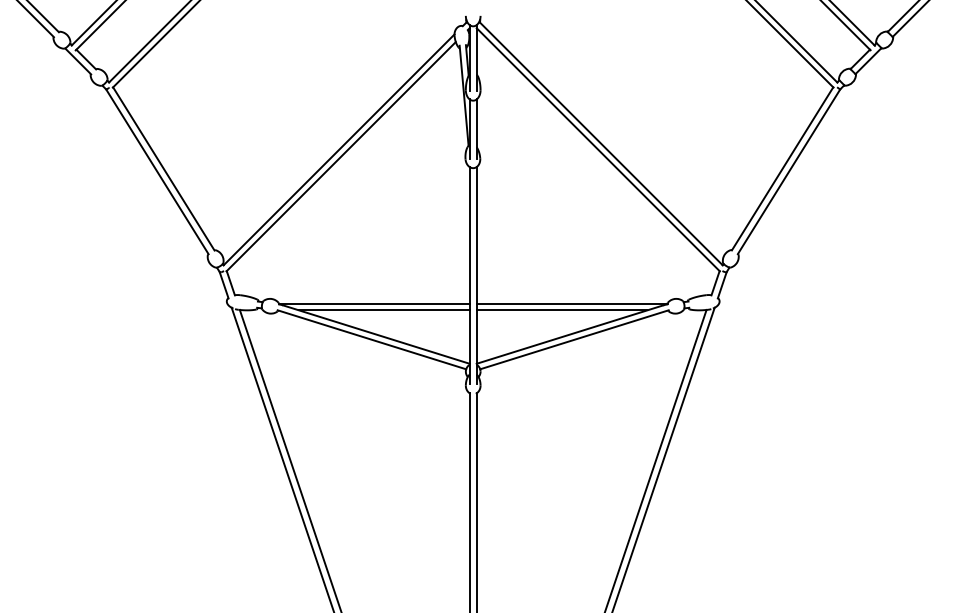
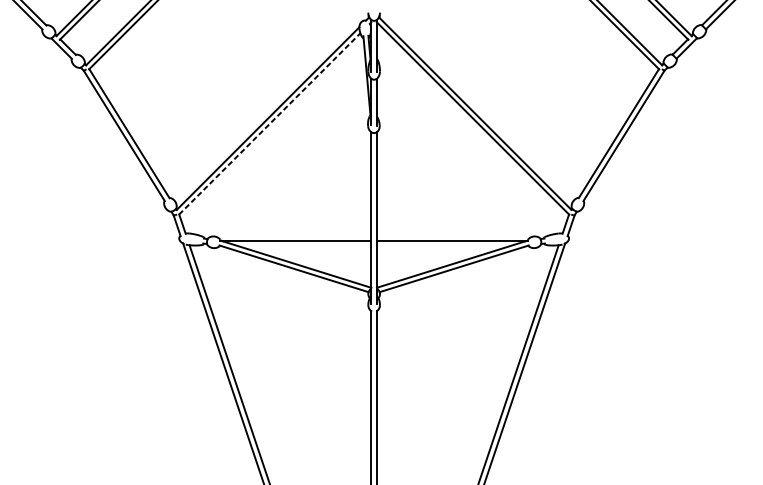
line: (341, 156) -> (269, 123), solid -> dashed
line: (383, 310) -> (303, 245), removed
line: (561, 310) -> (443, 245), removed

